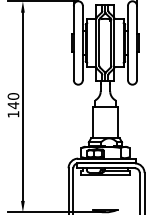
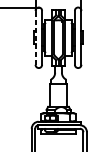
line: (73, 42) -> (35, 37), solid -> dashed

